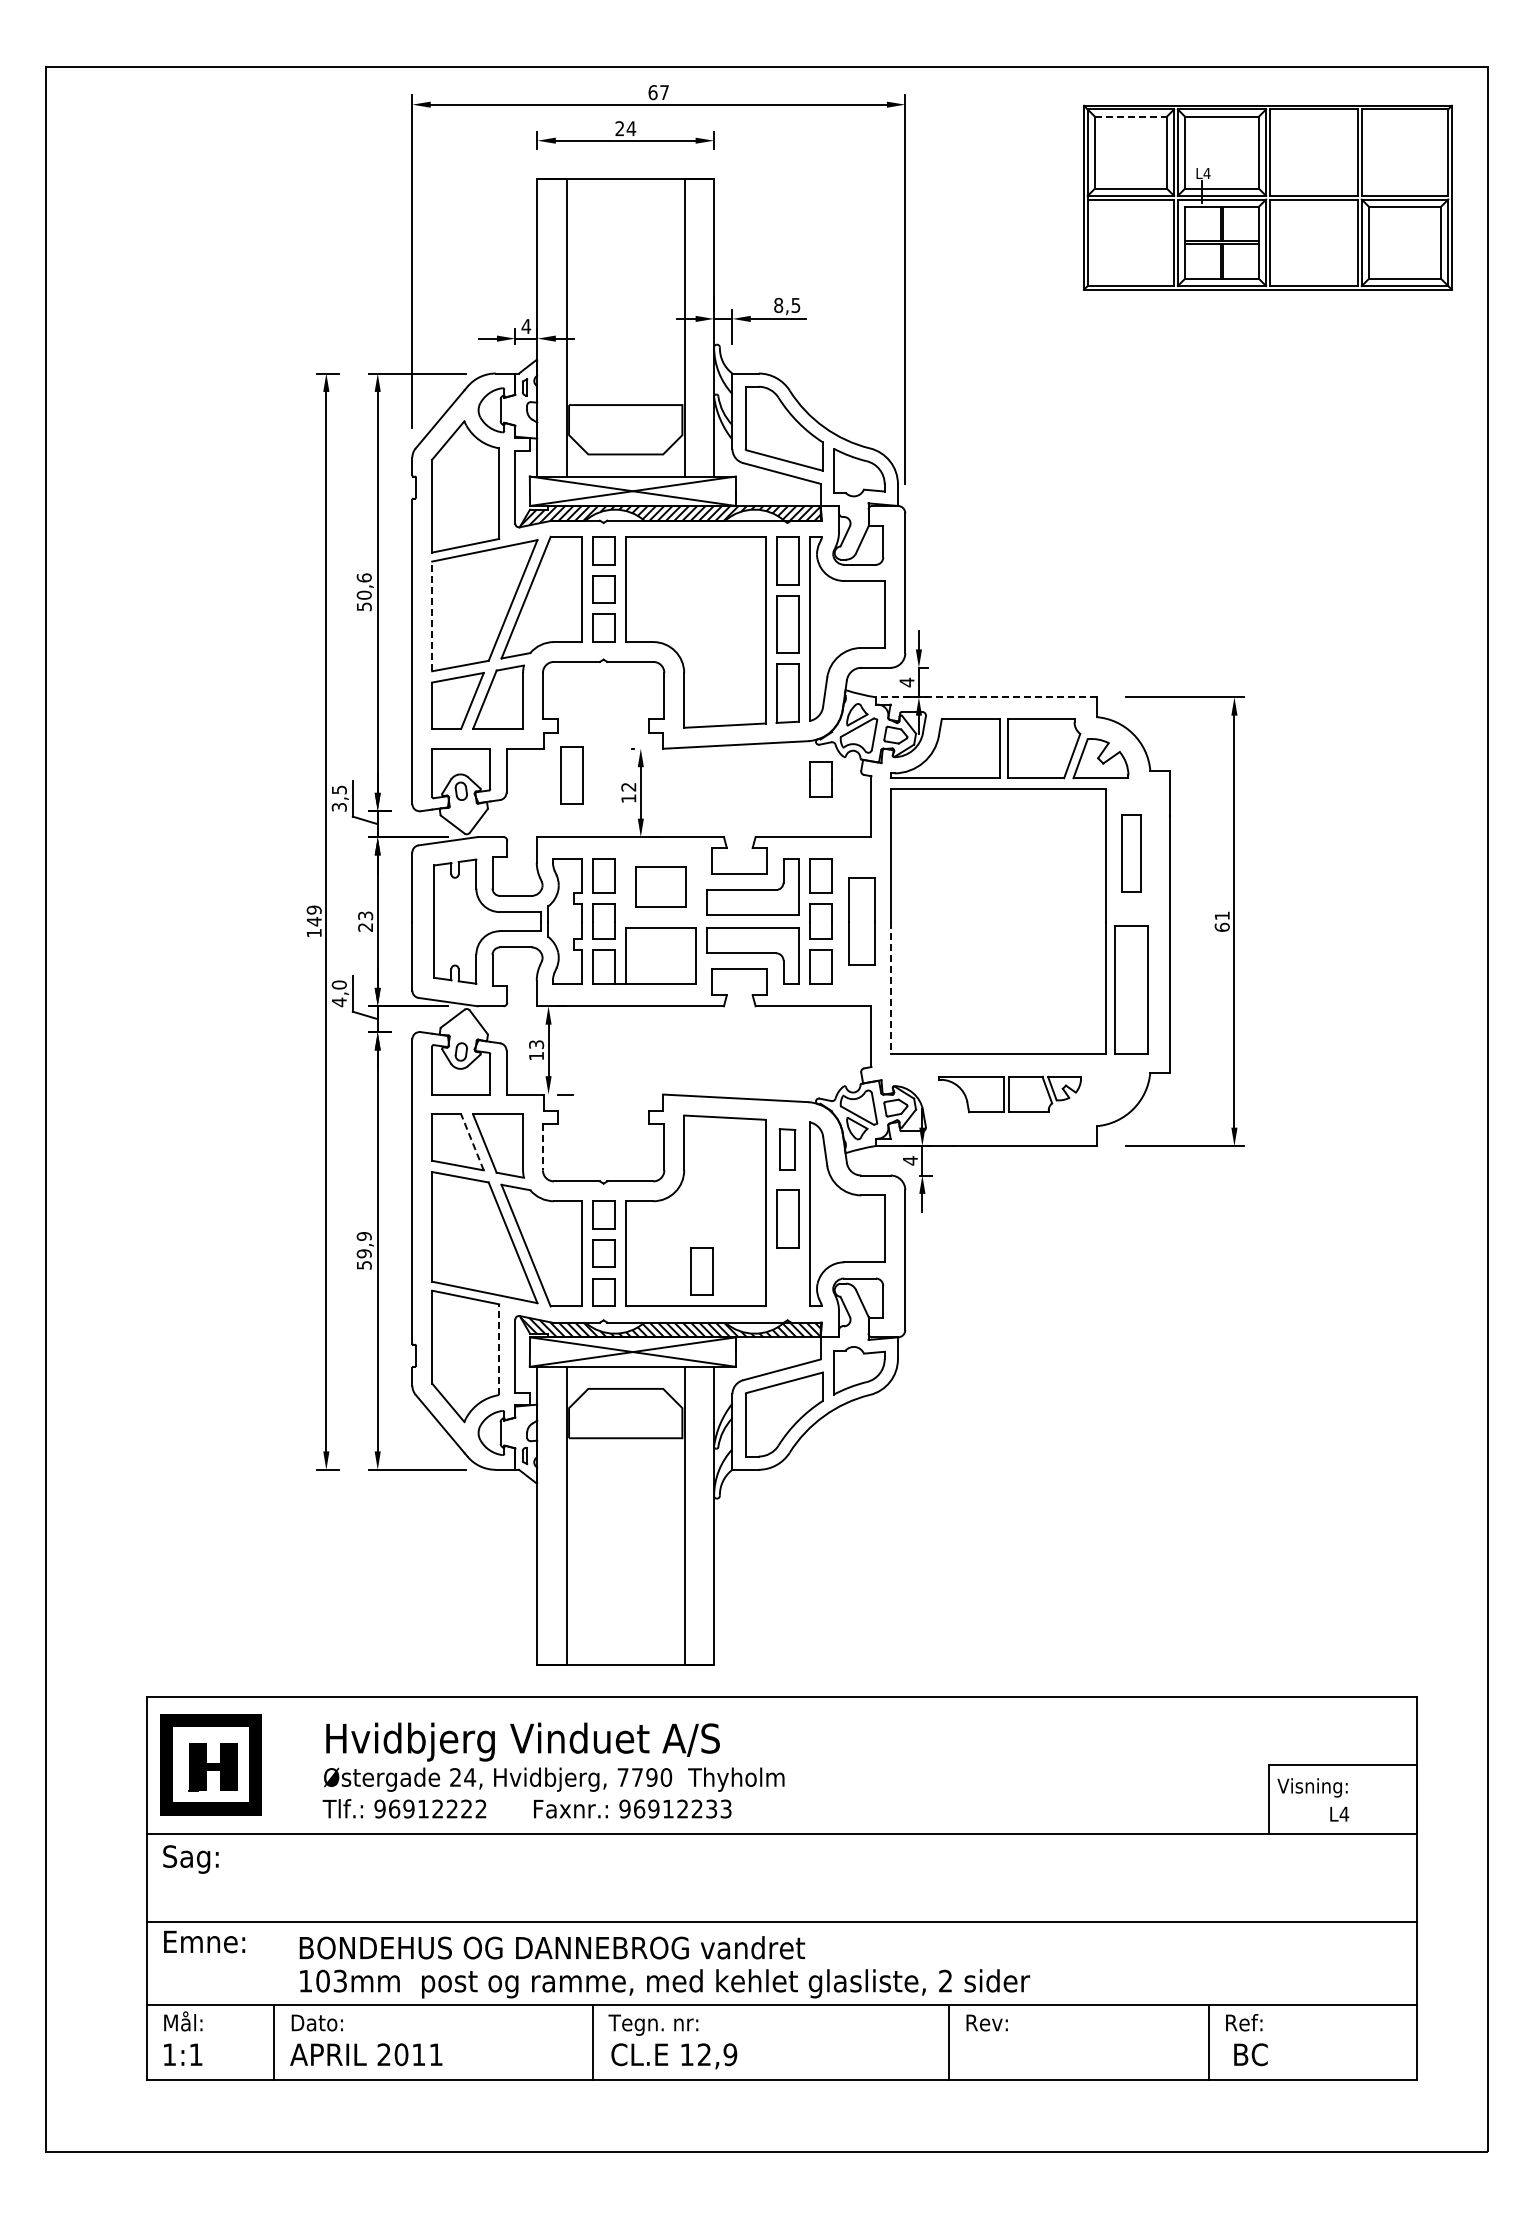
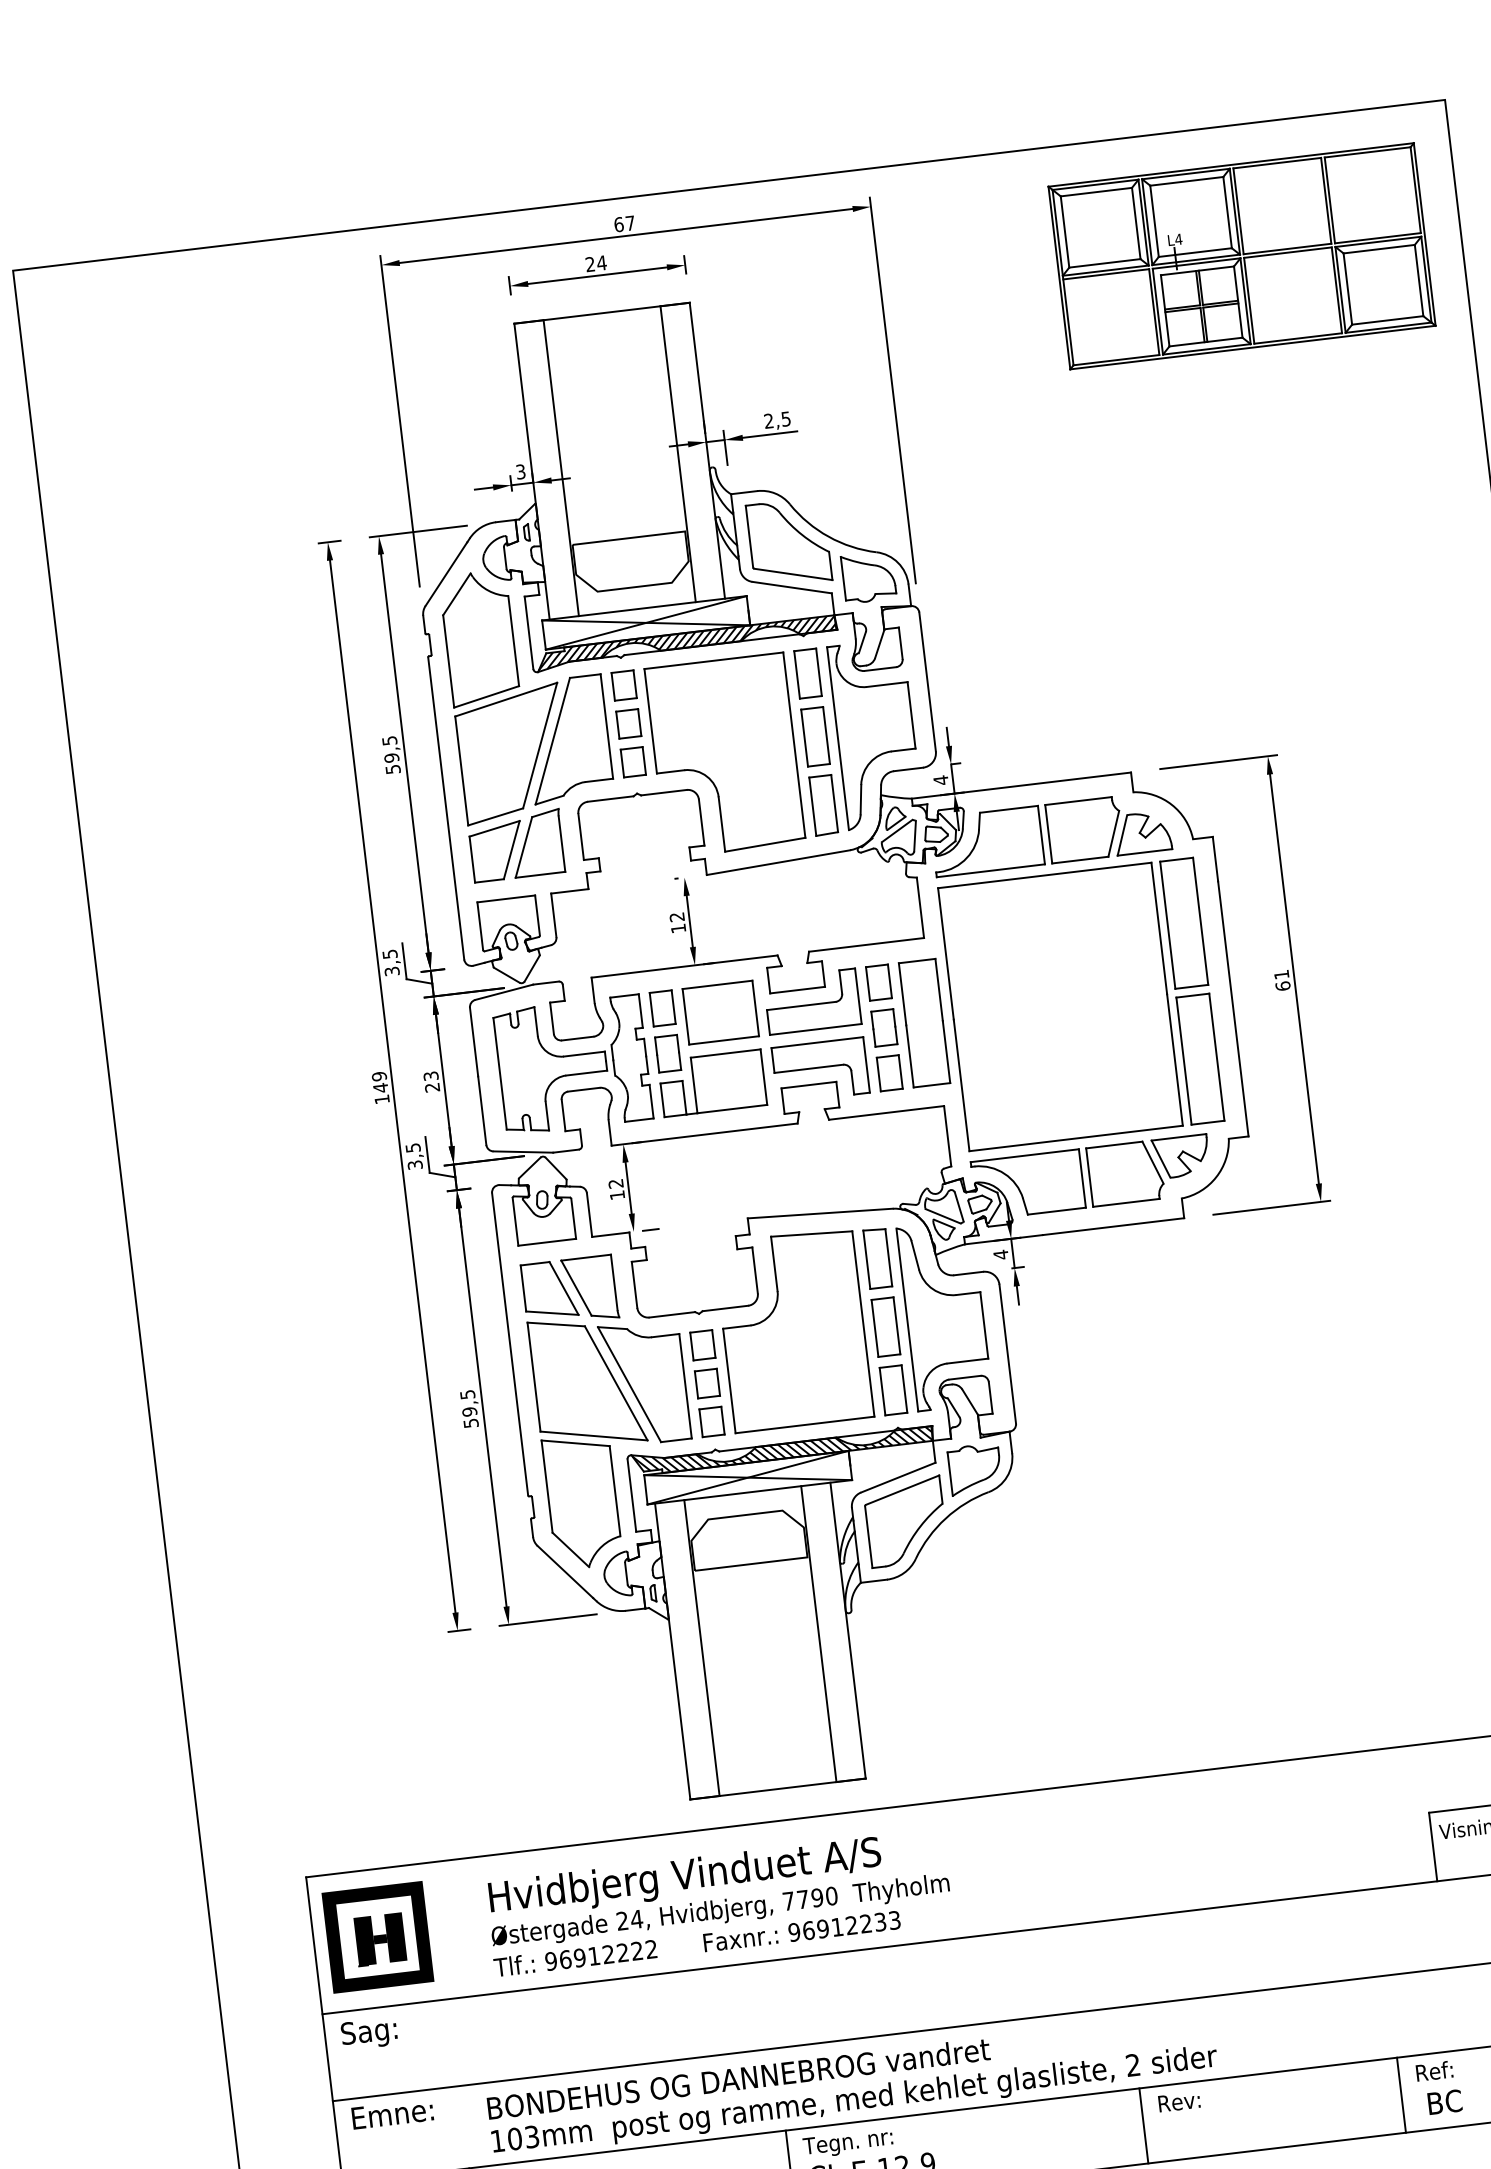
line: (1130, 116) -> (1095, 191), dashed -> solid
text: (778, 305) -> (768, 421), 8,5 -> 2,5
text: (526, 326) -> (521, 471), 4 -> 3
text: (363, 586) -> (389, 749), 50,6 -> 59,5
line: (432, 616) -> (462, 770), dashed -> solid
line: (985, 697) -> (1020, 785), dashed -> solid
part: (571, 775) -> (618, 912), removed
part: (820, 779) -> (866, 886), removed
part: (1131, 852) -> (1184, 922), size x1.67
part: (660, 886) -> (720, 1012), size x1.43
part: (861, 921) -> (924, 1023), size x1.43
line: (891, 988) -> (961, 1086), dashed -> solid
text: (338, 993) -> (413, 1156), 4,0 -> 3,5
text: (536, 1044) -> (615, 1183), 13 -> 12
part: (1009, 1094) -> (1091, 1177), size x1.67
line: (472, 1141) -> (563, 1287), dashed -> solid
line: (542, 1147) -> (634, 1285), dashed -> solid
part: (787, 1149) -> (877, 1258), size x1.43
text: (363, 1236) -> (466, 1394), 59,9 -> 59,5
part: (701, 1271) -> (893, 1390), moved
line: (499, 1349) -> (615, 1490), dashed -> solid

